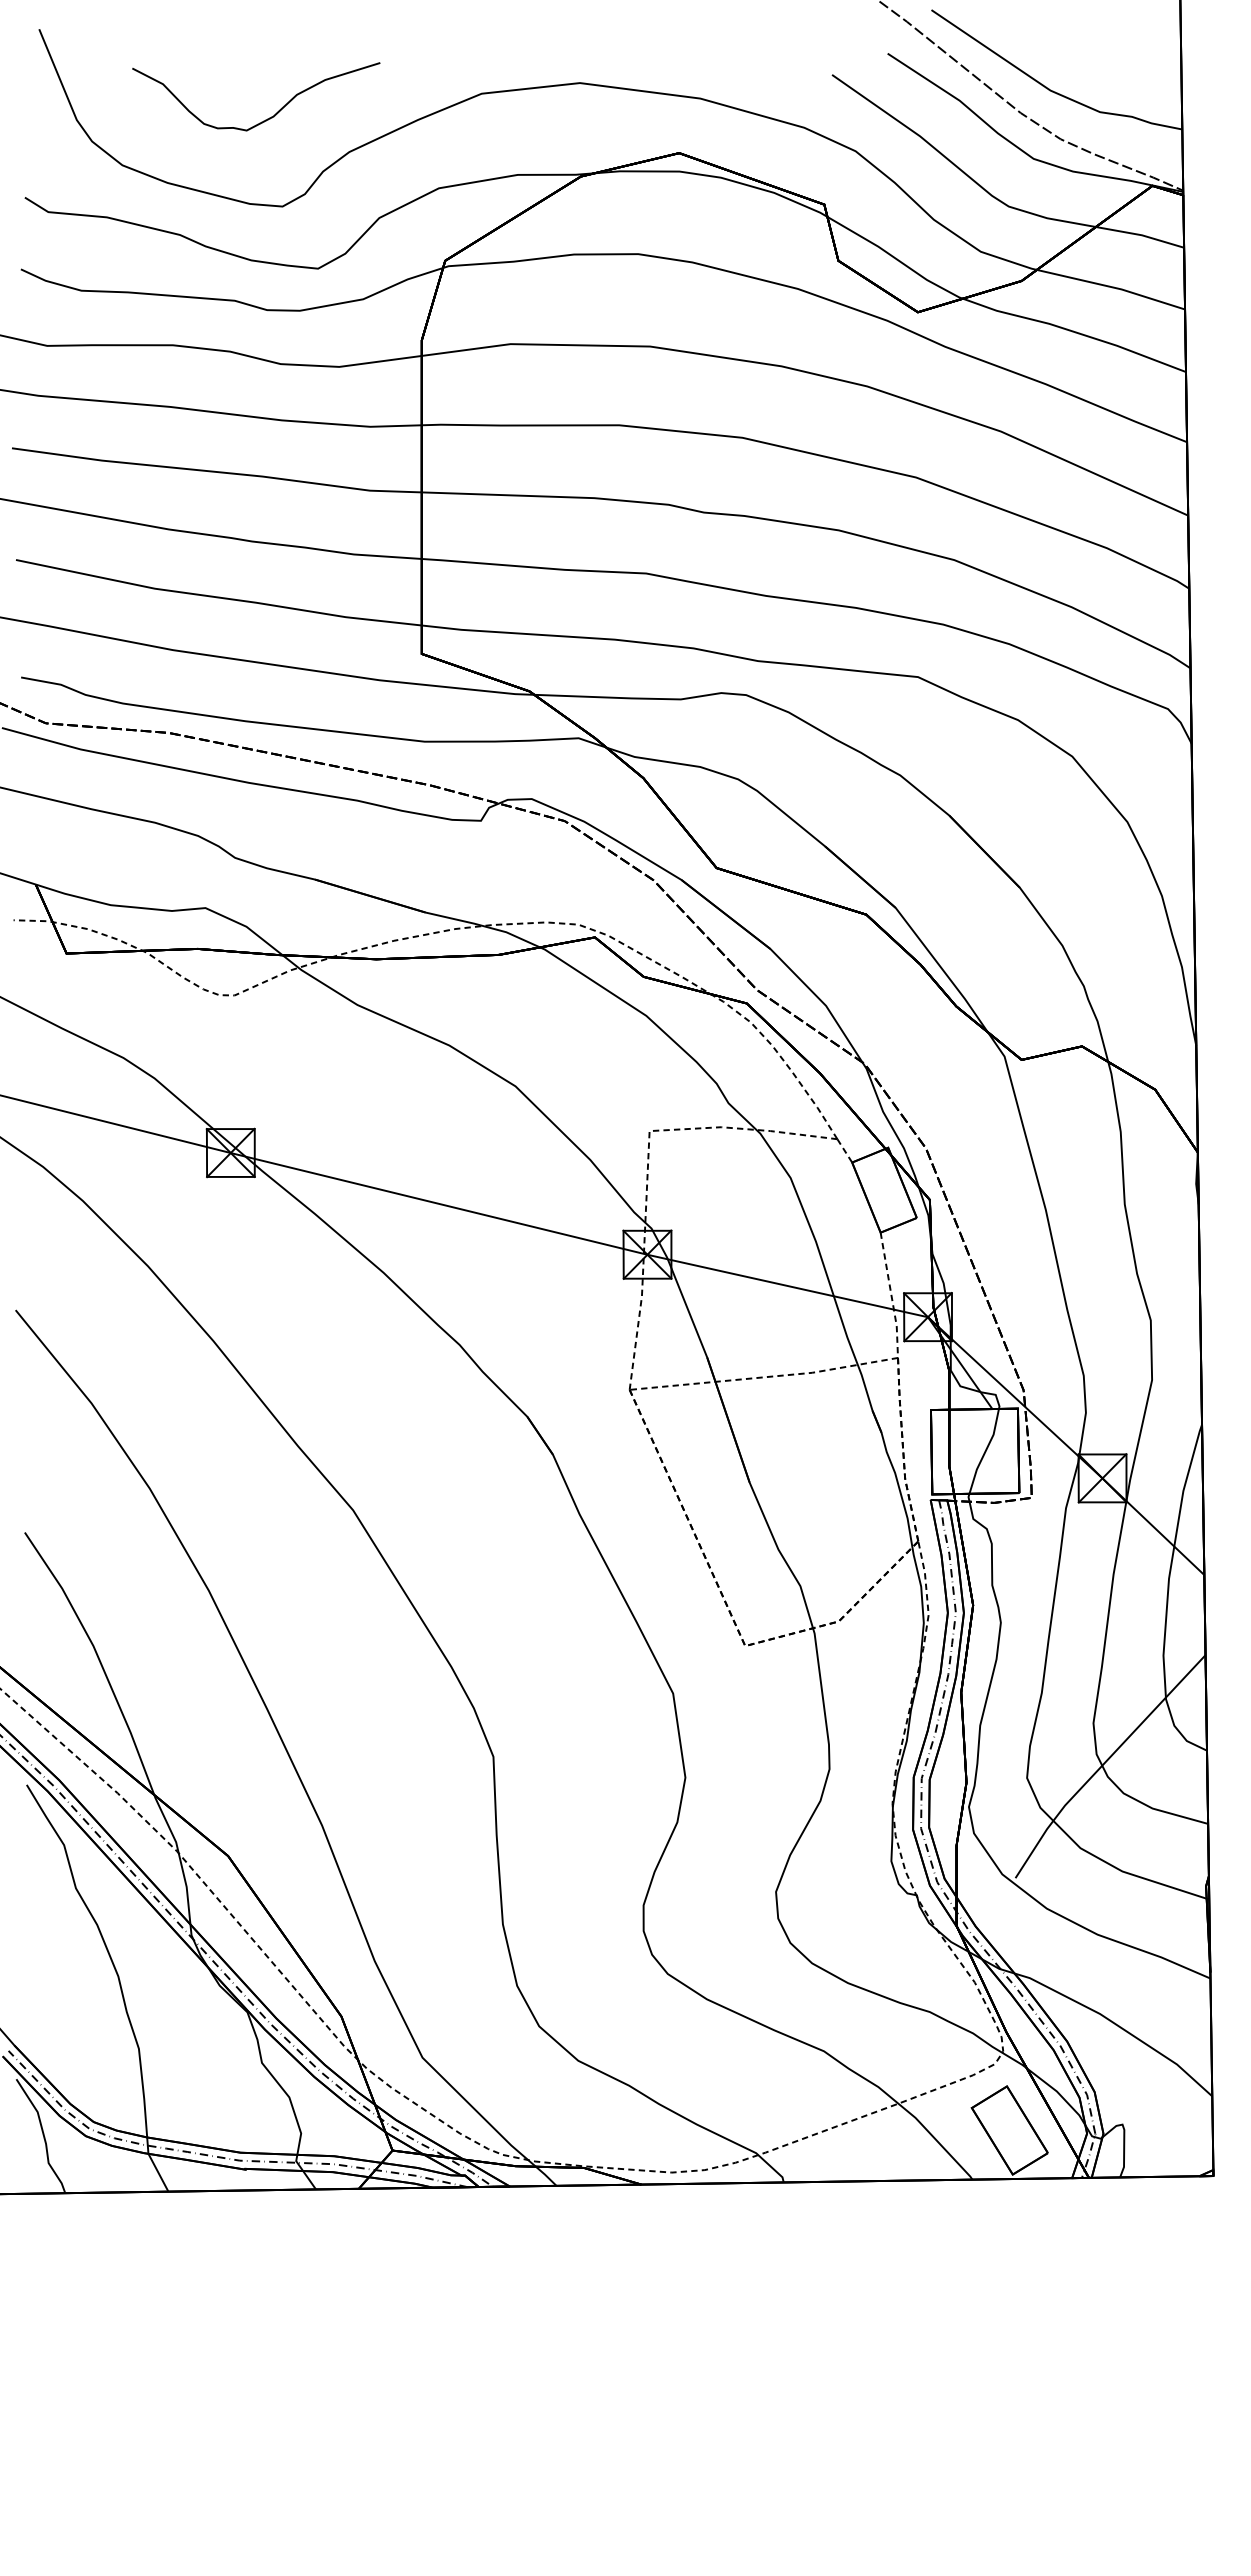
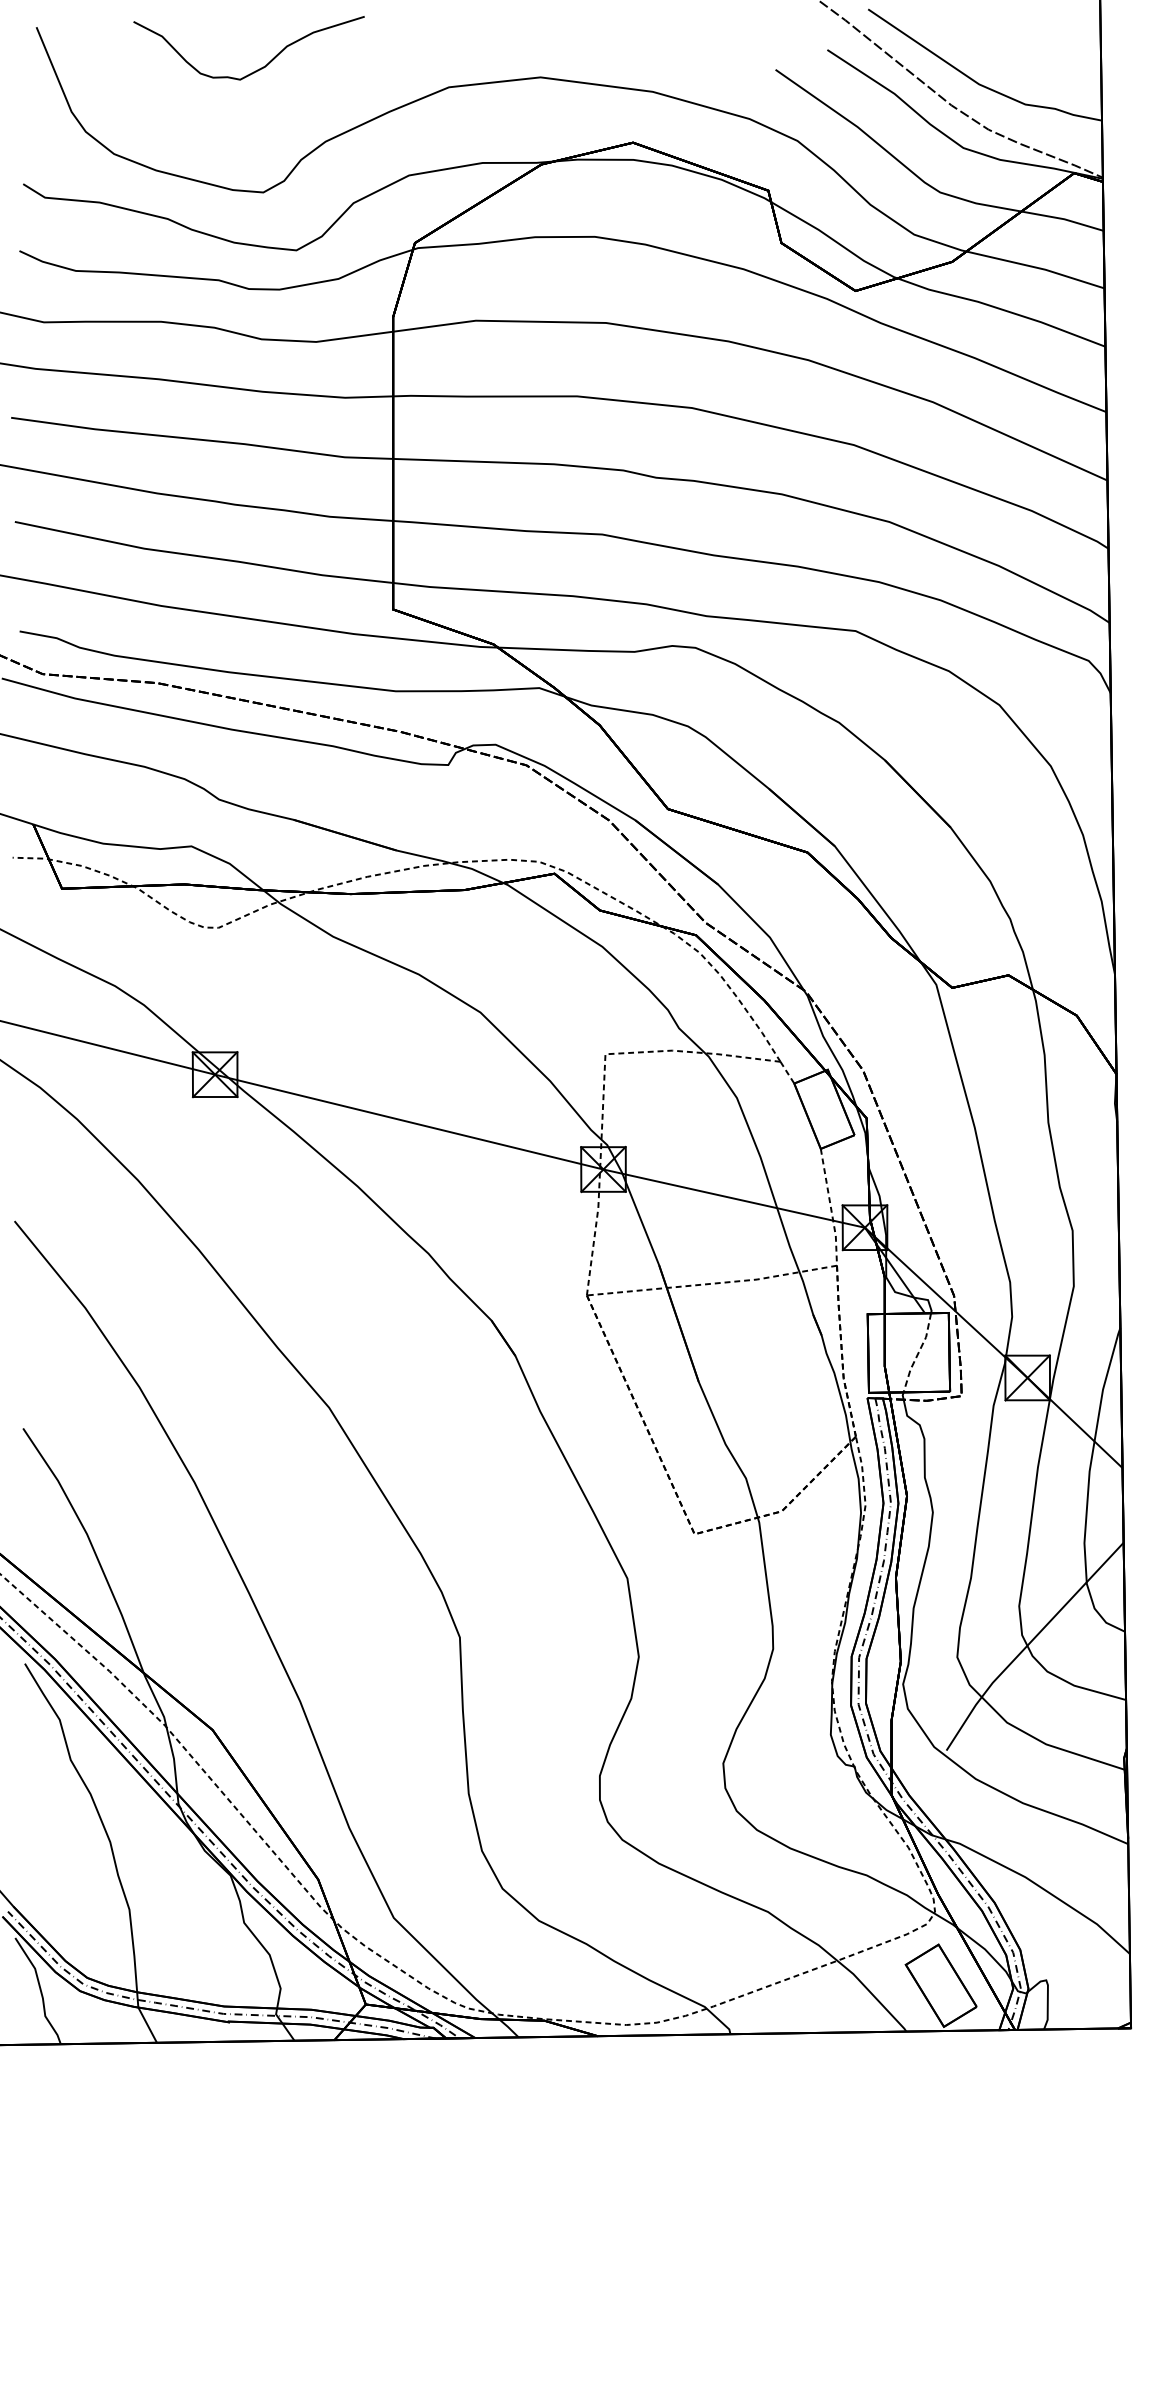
curve: (267, 118) -> (259, 68), moved
line: (985, 1451) -> (918, 1352), solid -> dashed

